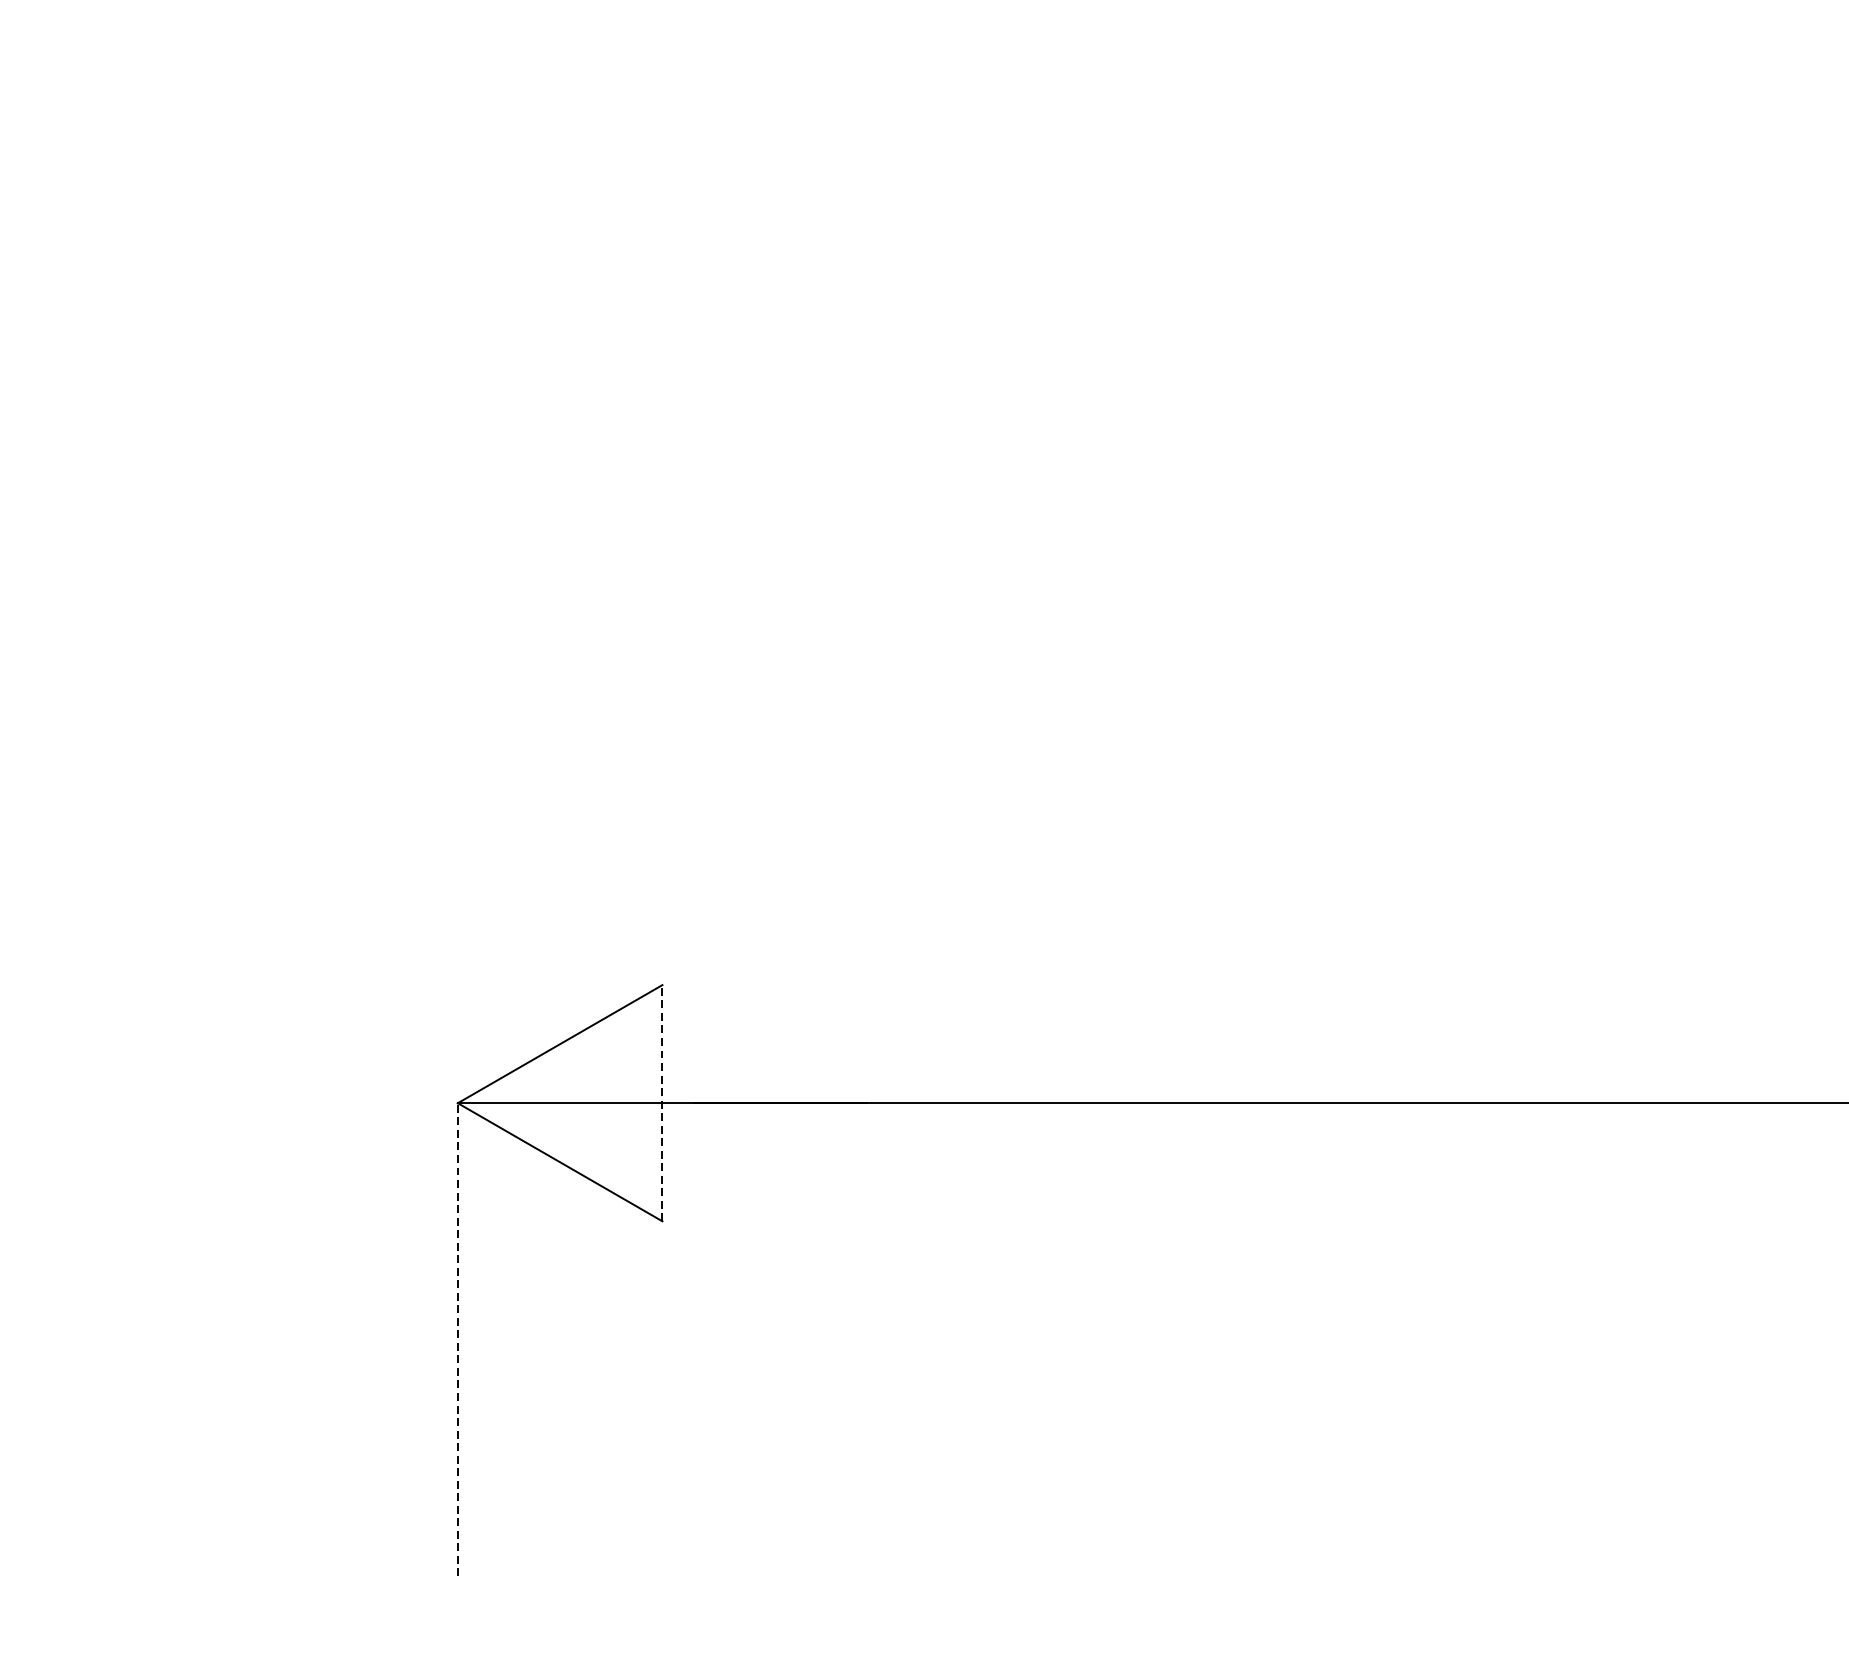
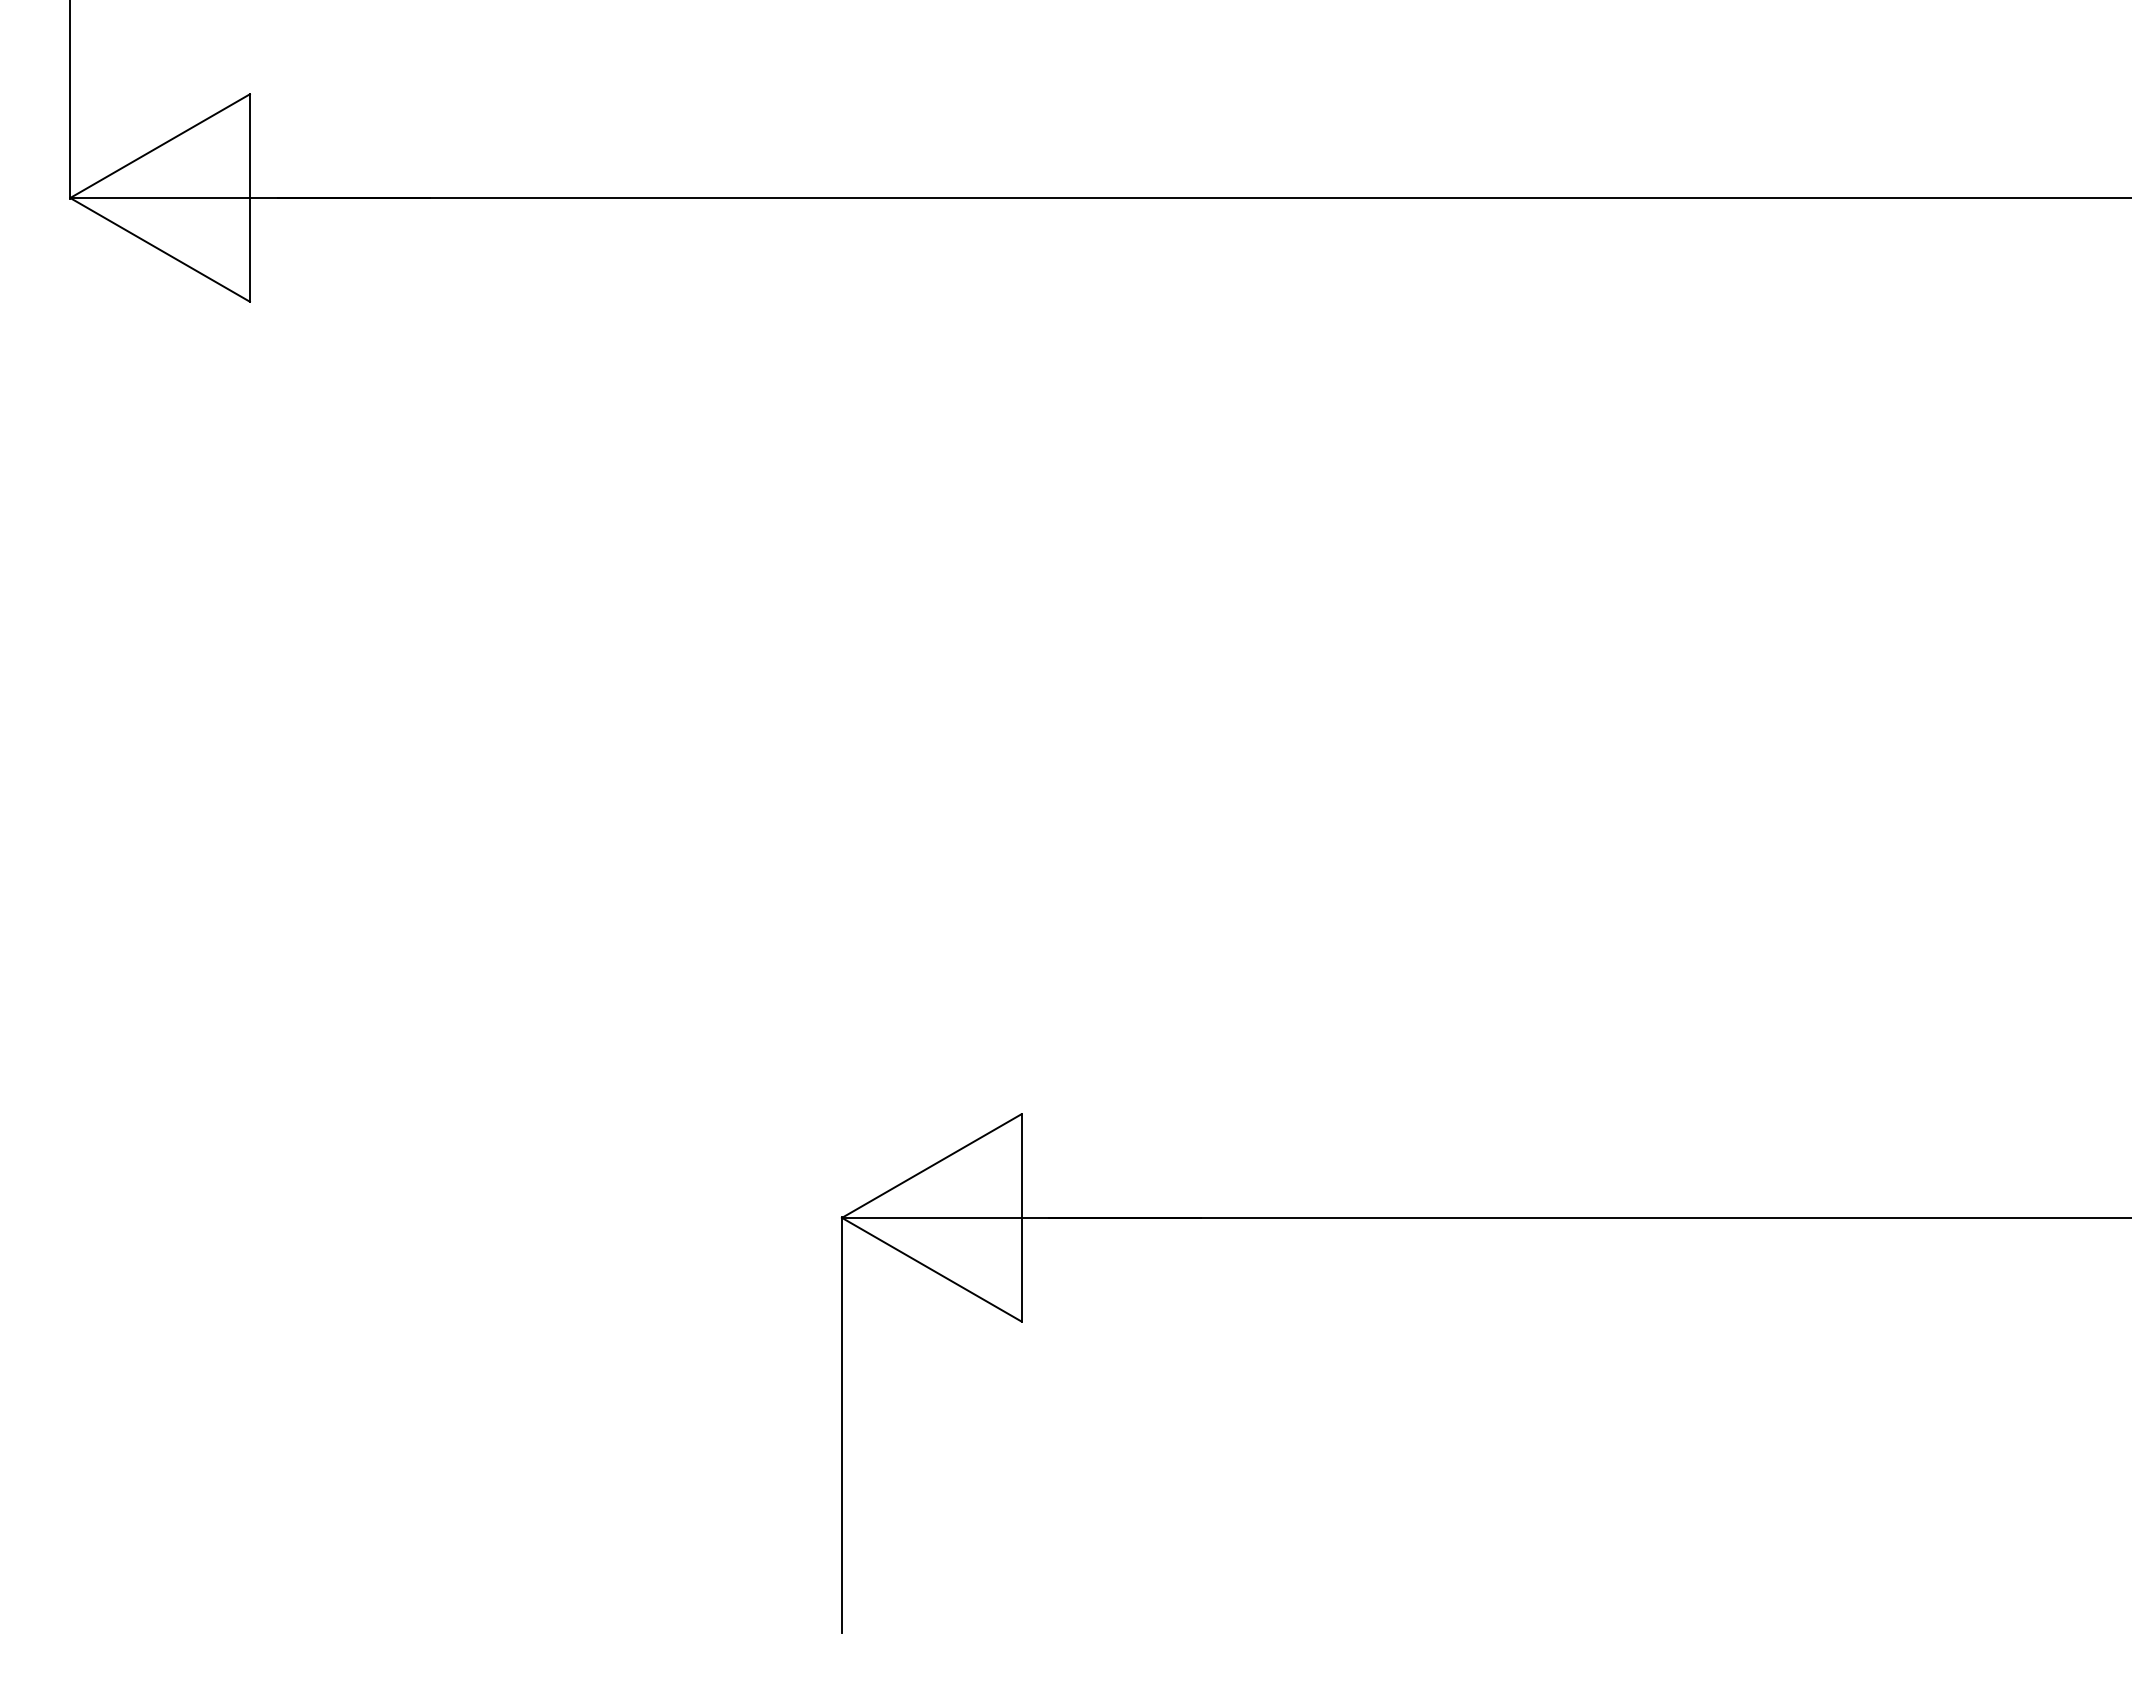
line: (662, 1102) -> (1021, 1217), dashed -> solid
line: (458, 1338) -> (842, 1424), dashed -> solid

